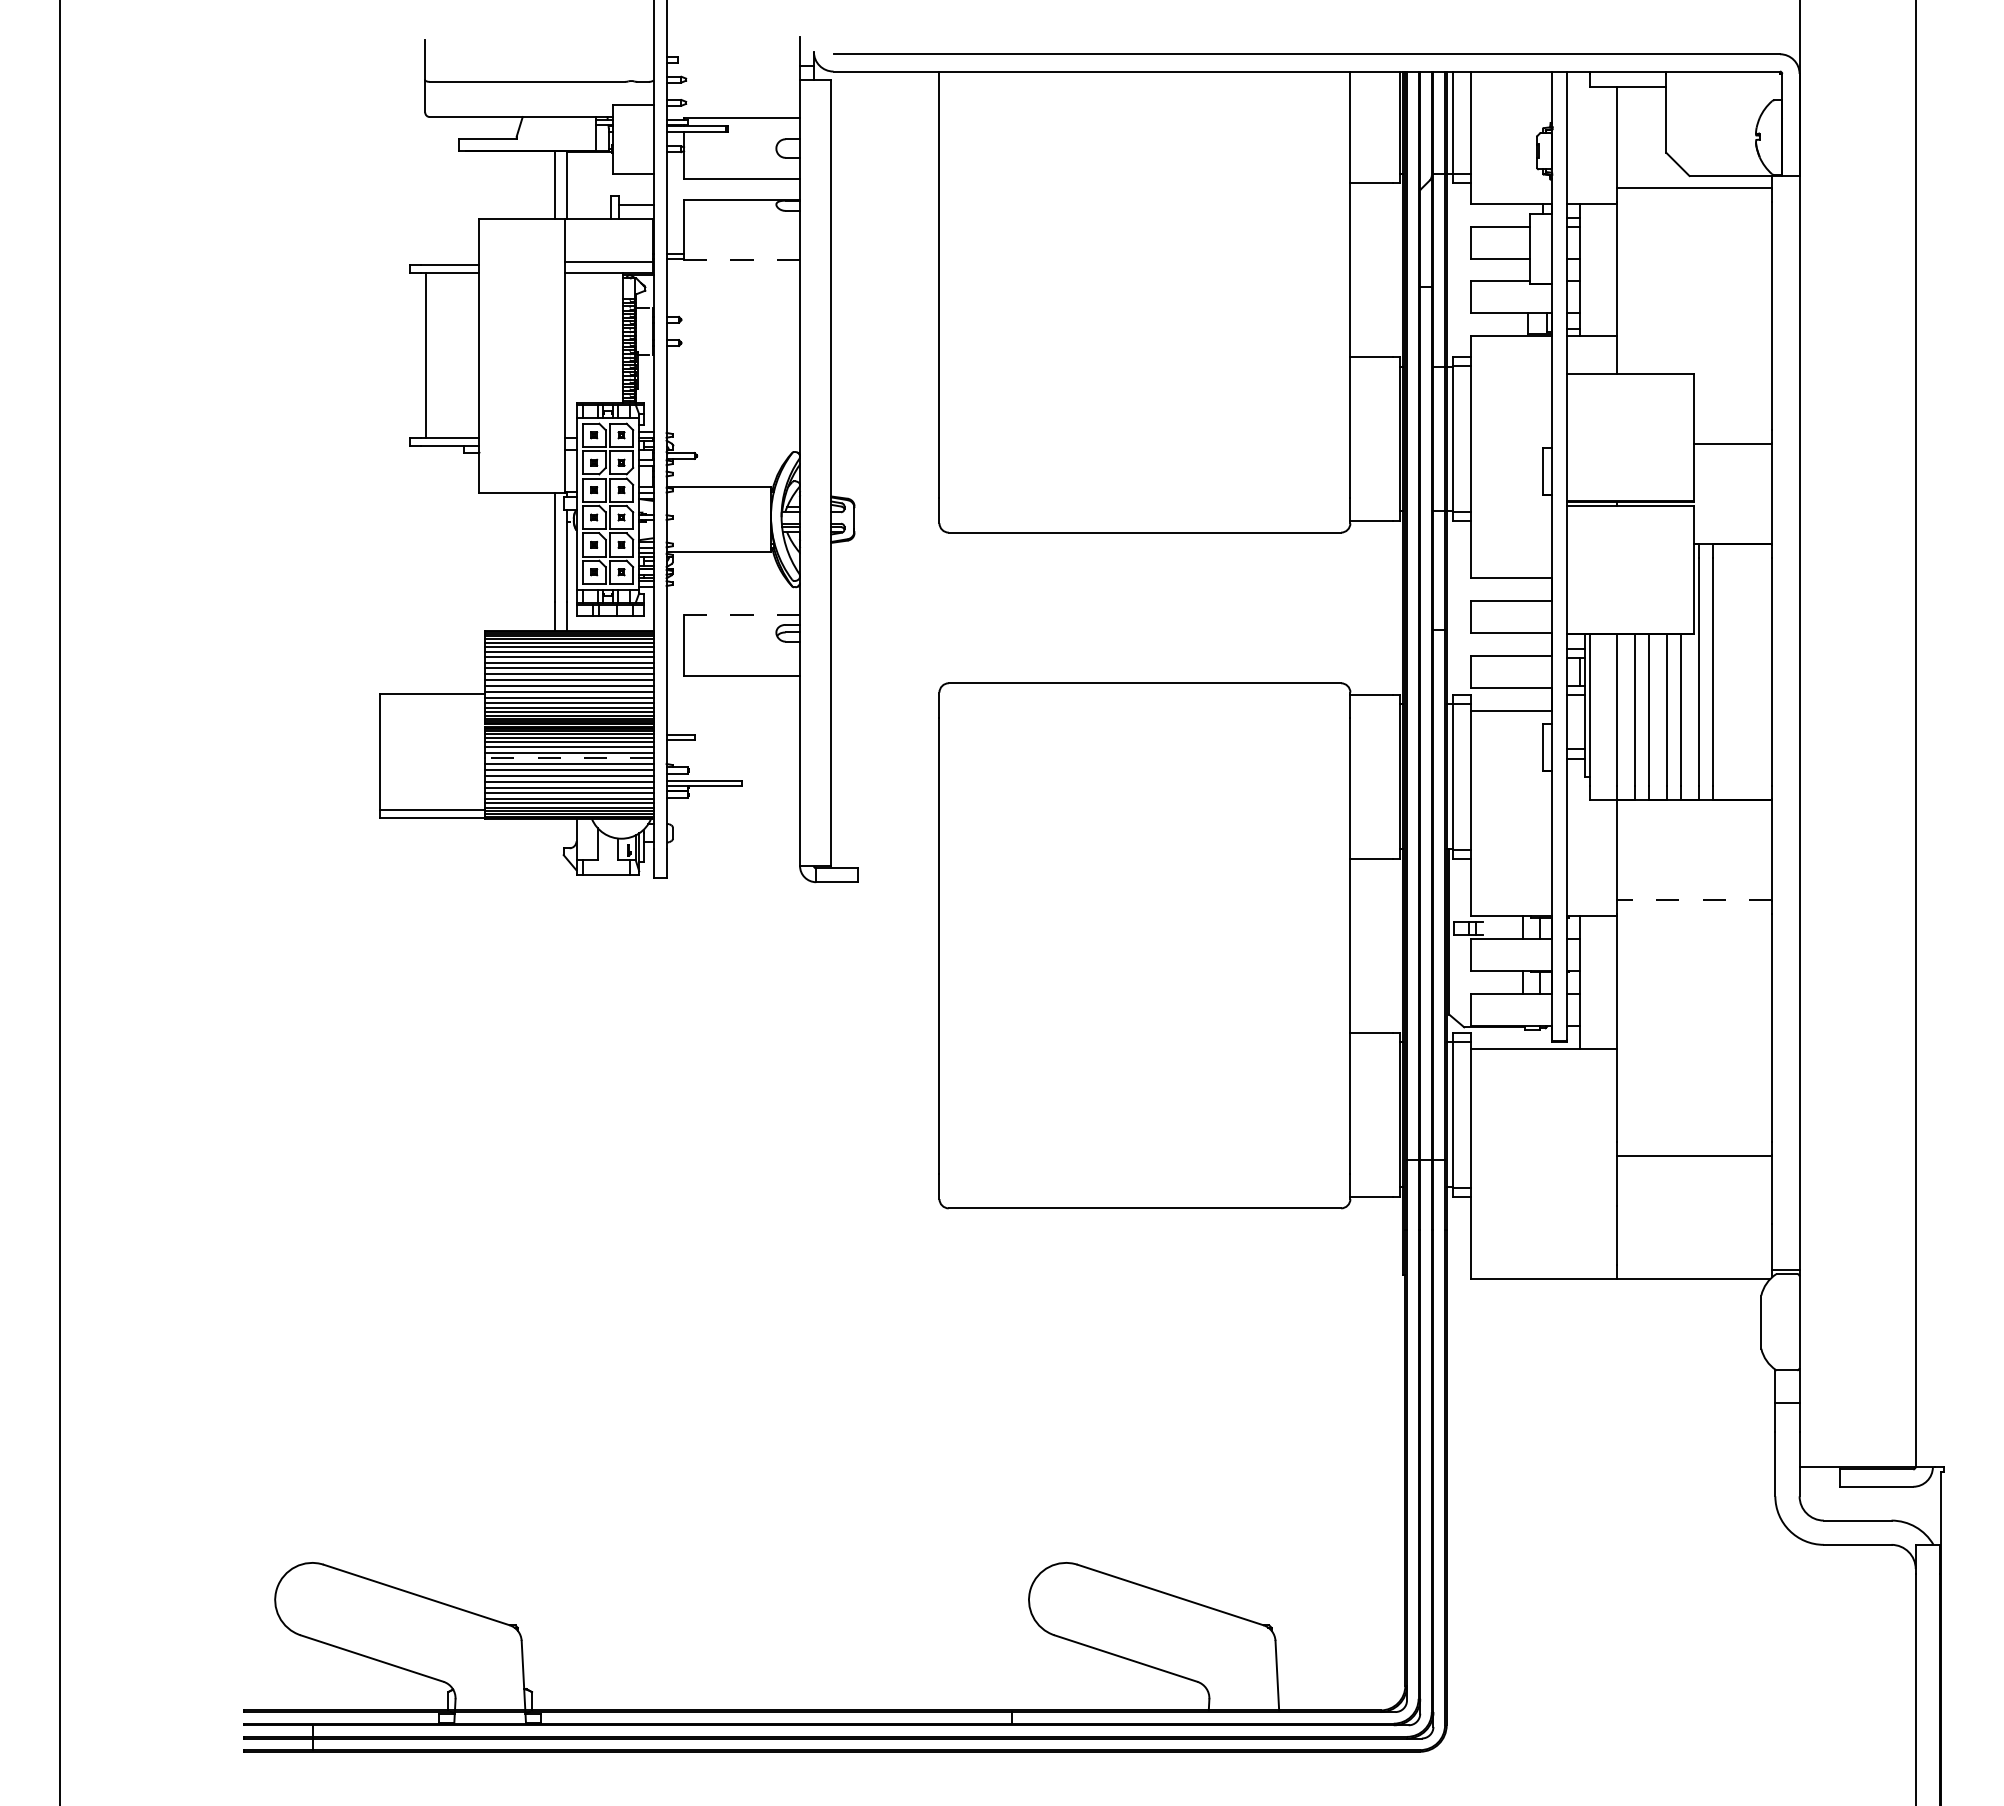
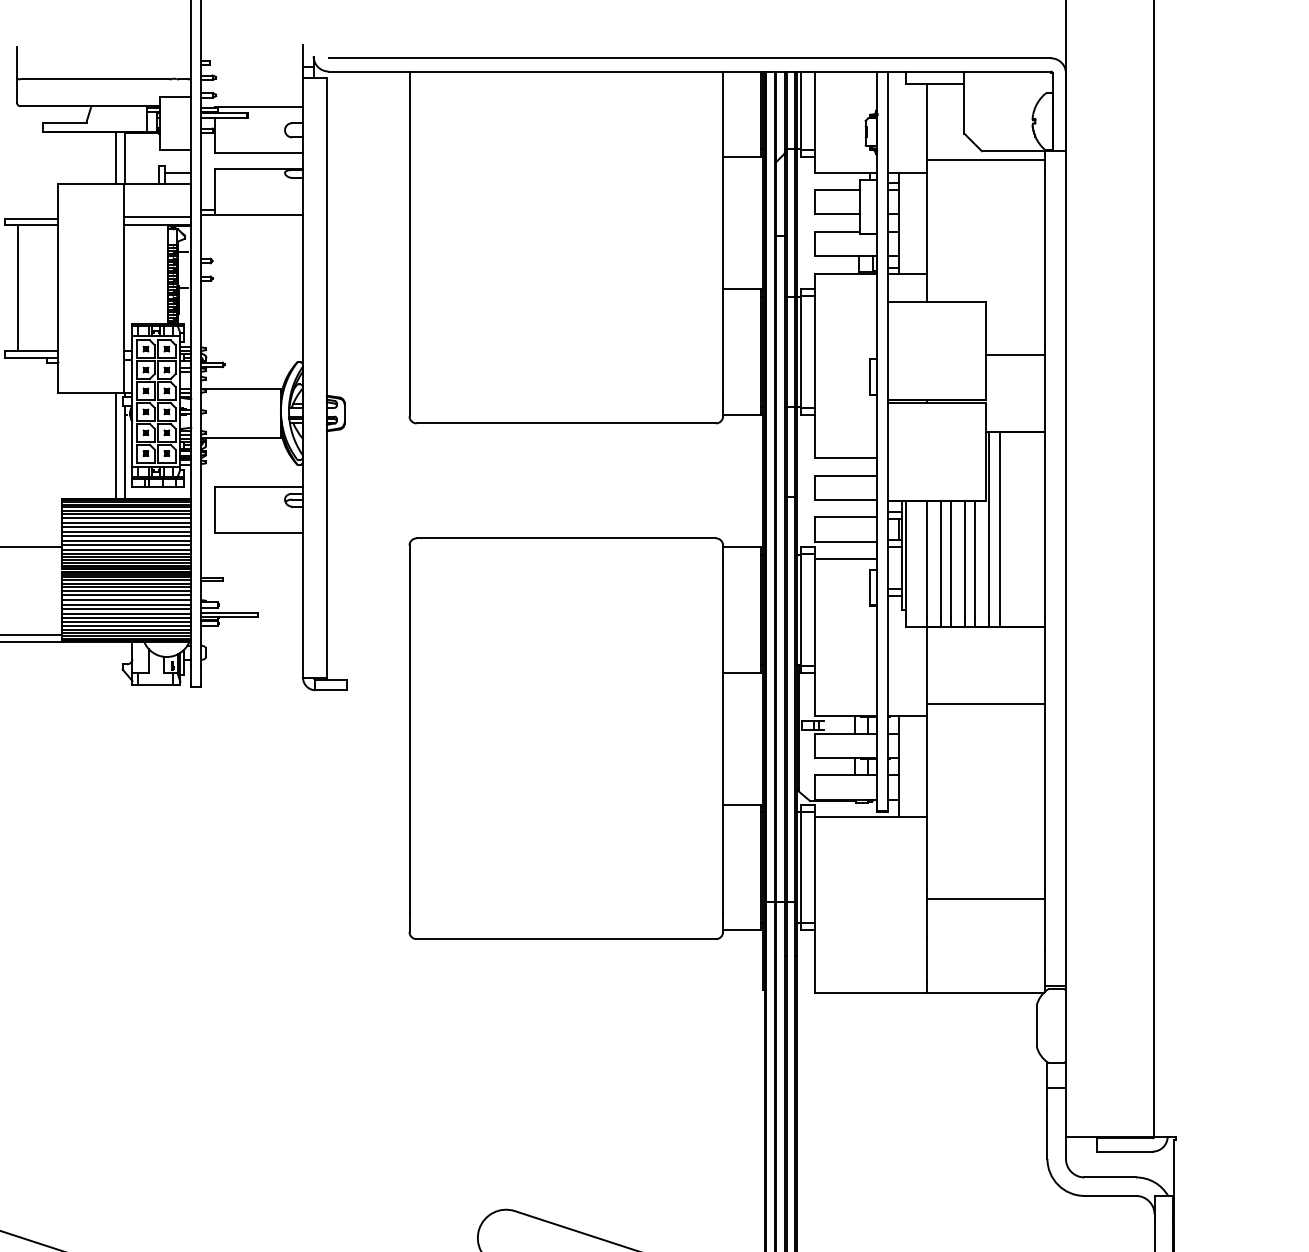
line: (742, 259) -> (259, 214), dashed -> solid
line: (742, 615) -> (259, 486), dashed -> solid
line: (568, 758) -> (126, 595), dashed -> solid
line: (1694, 900) -> (985, 704), dashed -> solid

